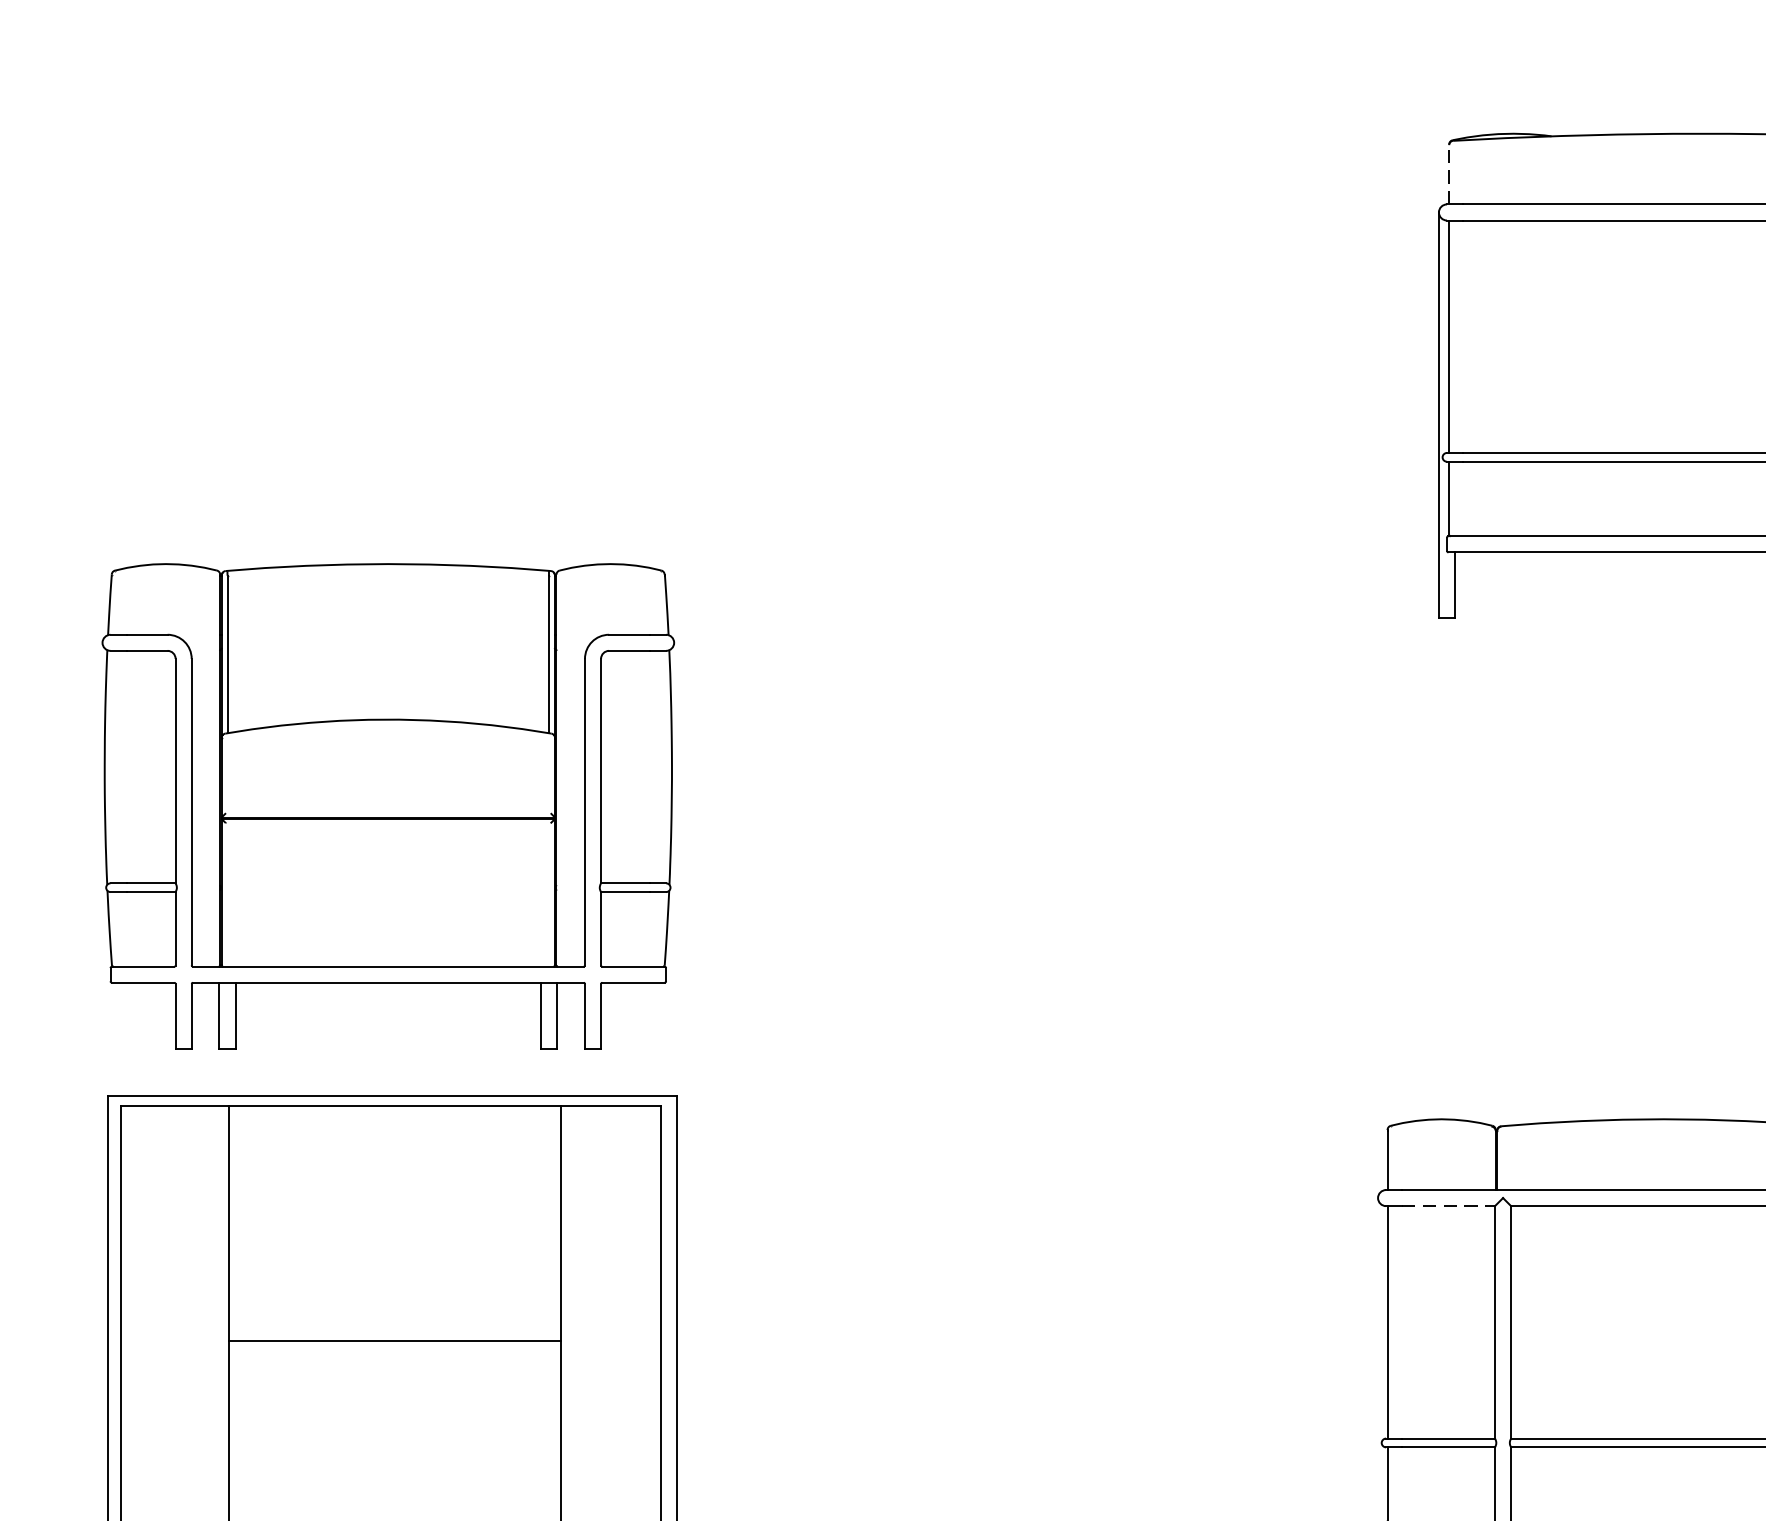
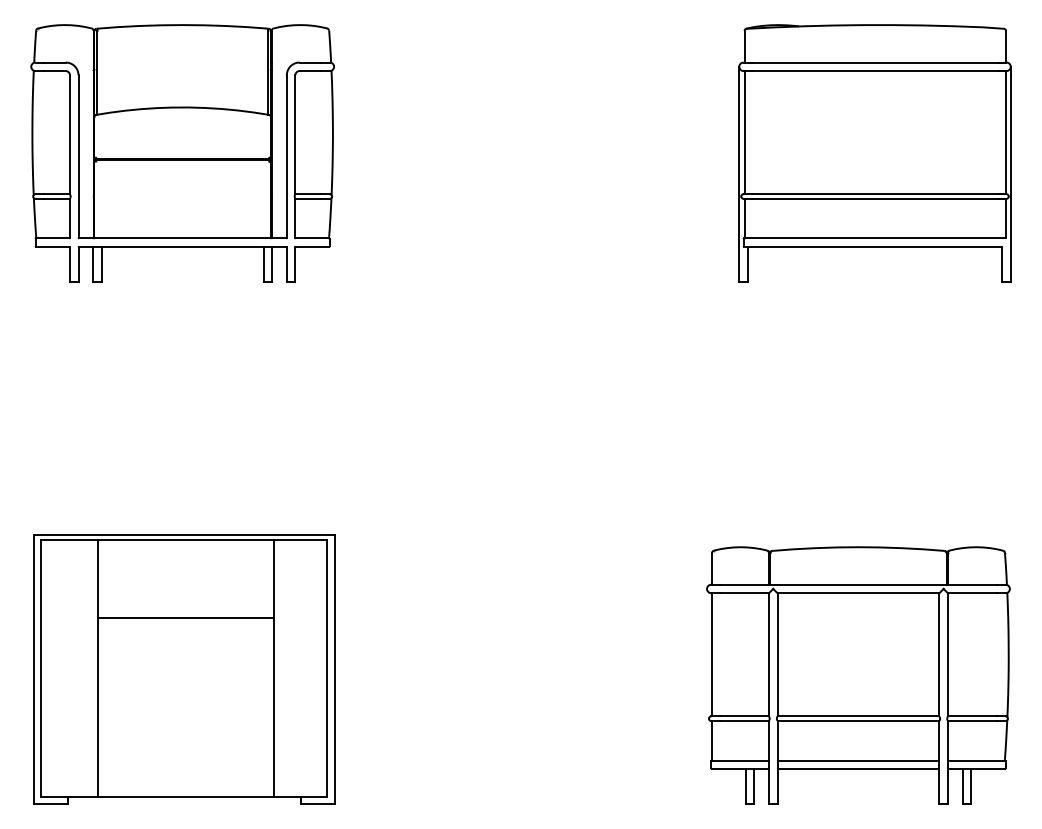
line: (1448, 174) -> (744, 46), dashed -> solid
part: (388, 806) -> (182, 153), moved
line: (1448, 1206) -> (744, 593), dashed -> solid
line: (393, 1340) -> (185, 618), moved

